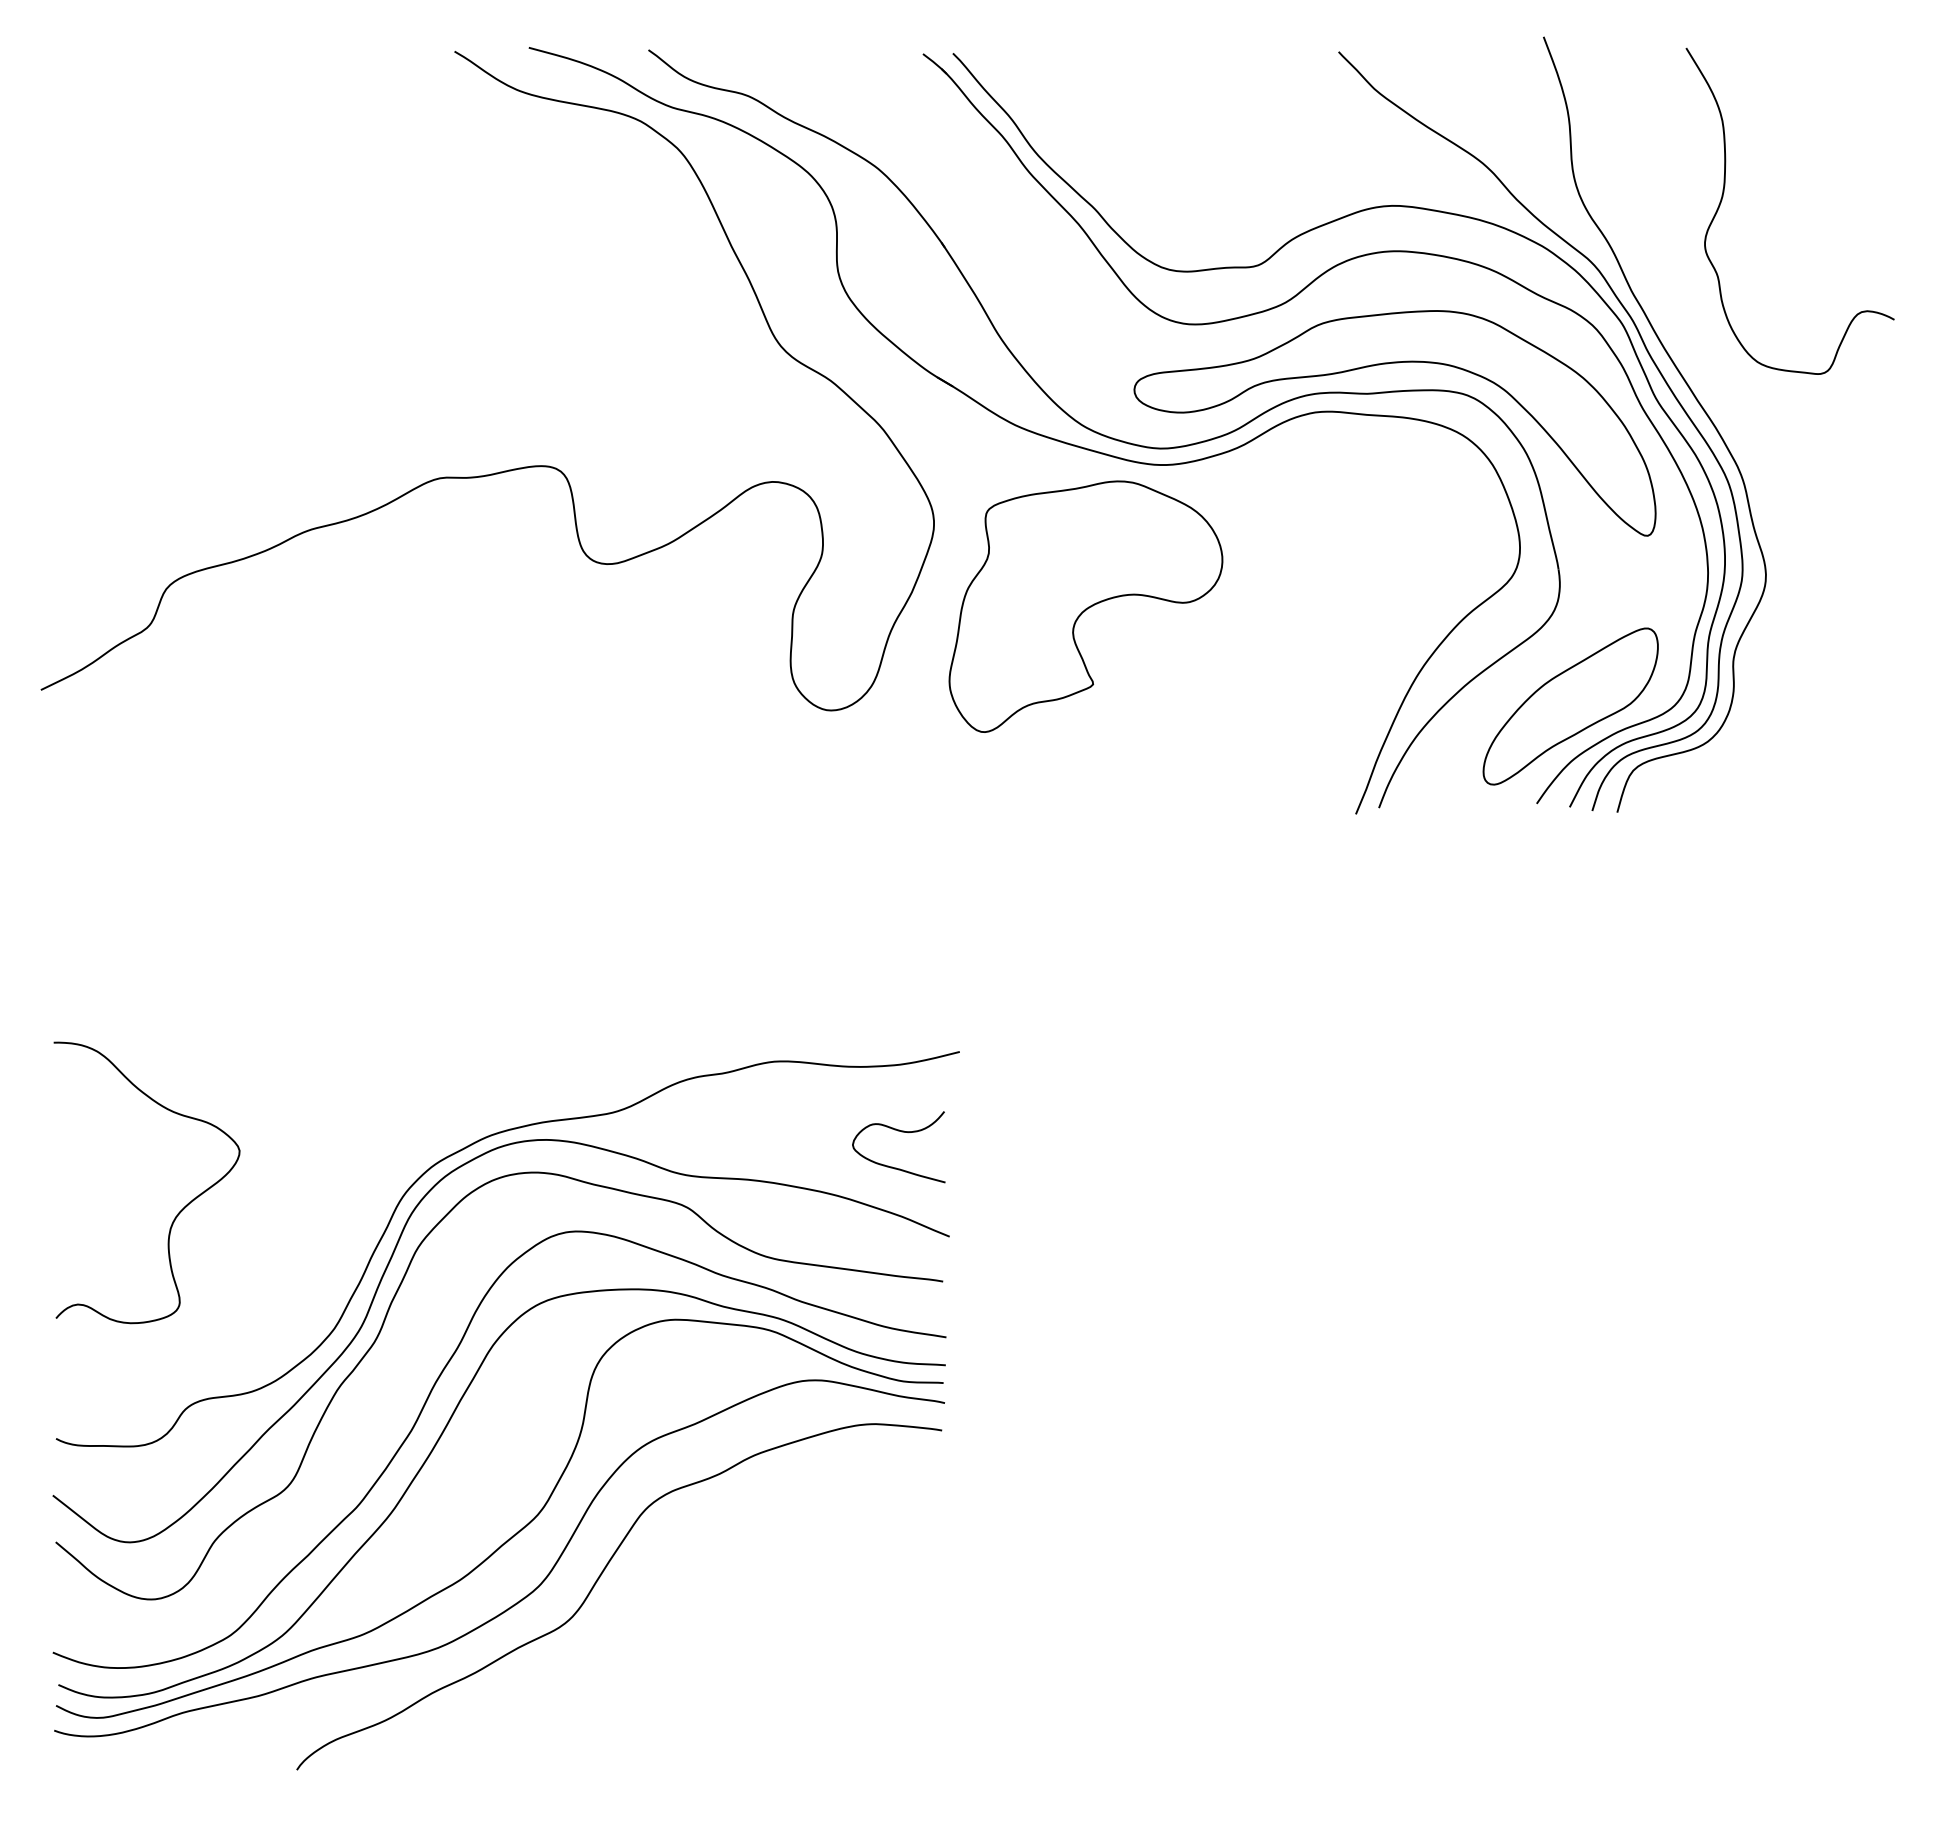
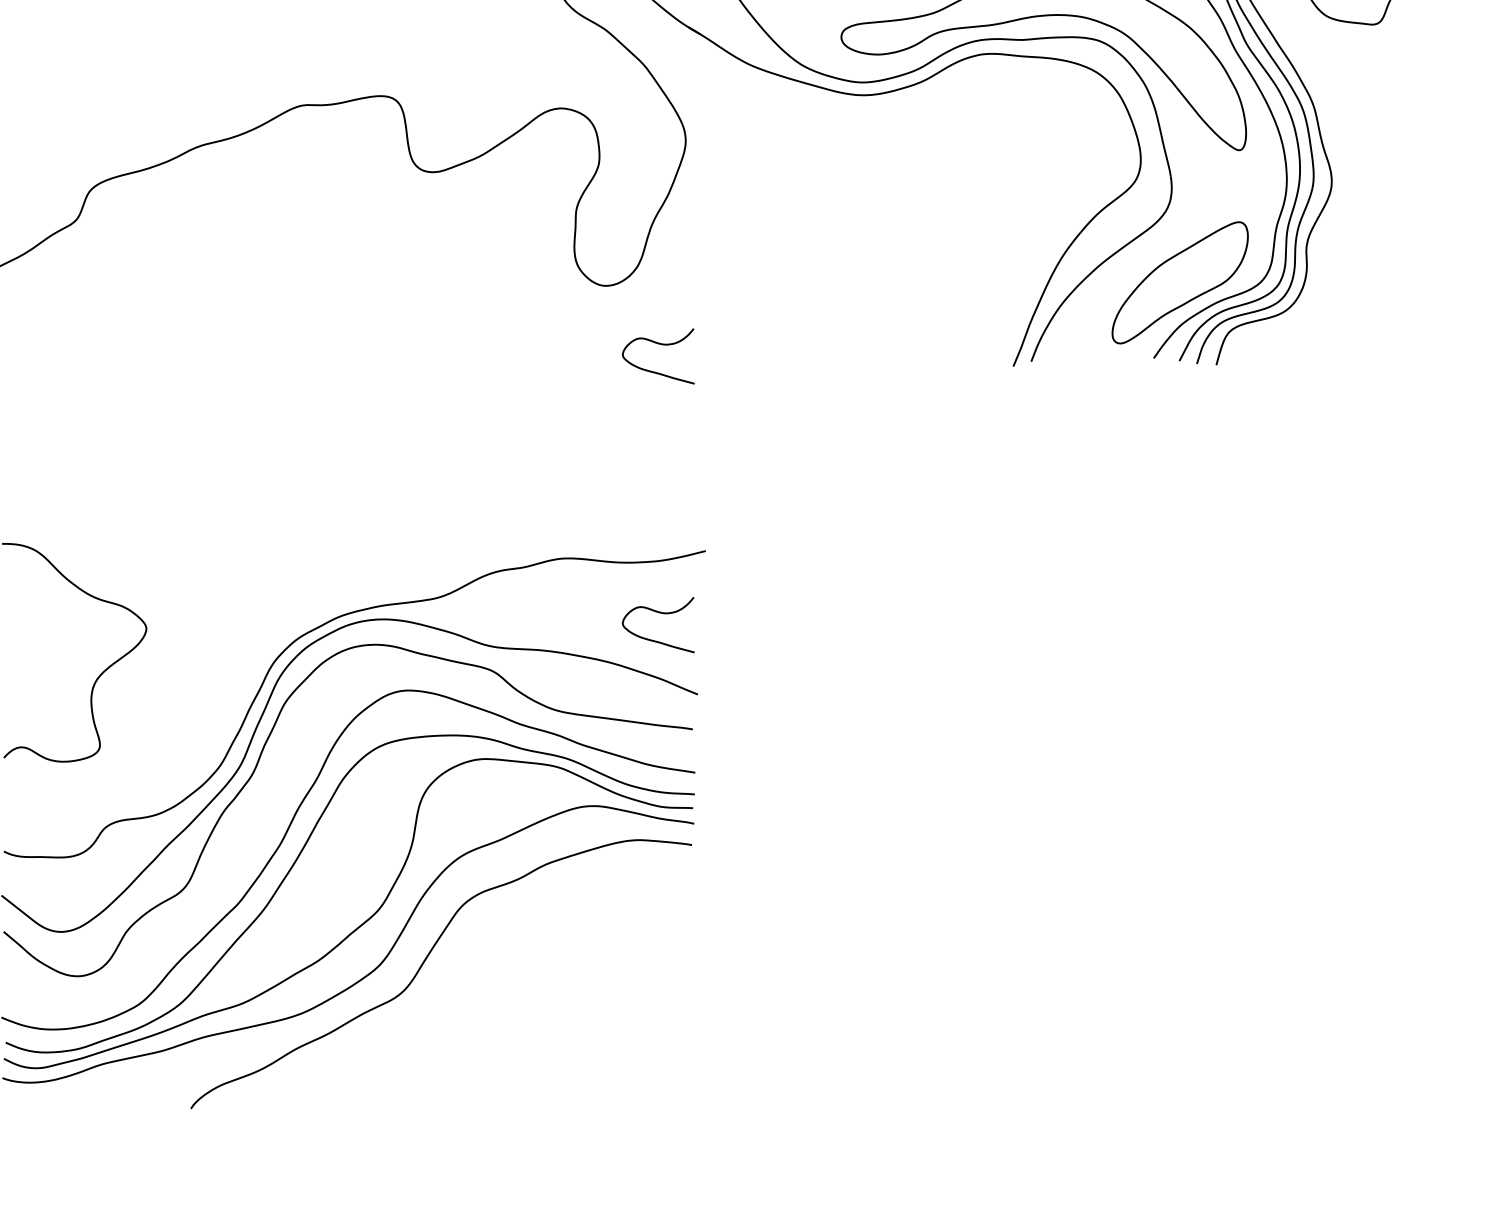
part: (1085, 606) -> (803, 205), removed
curve: (901, 786) -> (660, 344), added

